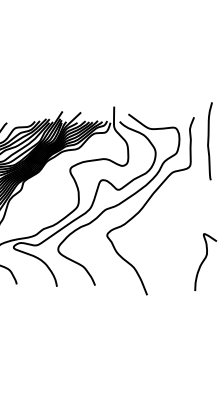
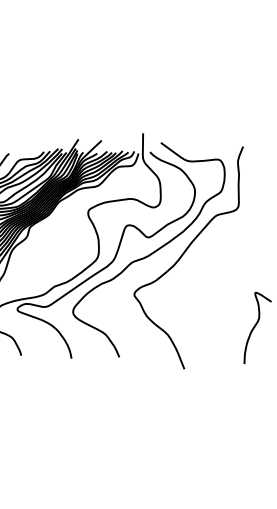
curve: (208, 141) -> (261, 176), removed

